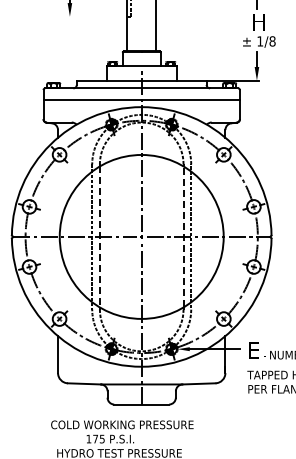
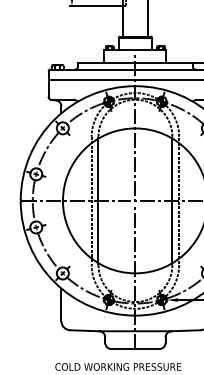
line: (96, 16) -> (95, 6), added
line: (183, 236) -> (172, 200), dashed -> solid
line: (99, 237) -> (98, 201), dashed -> solid

